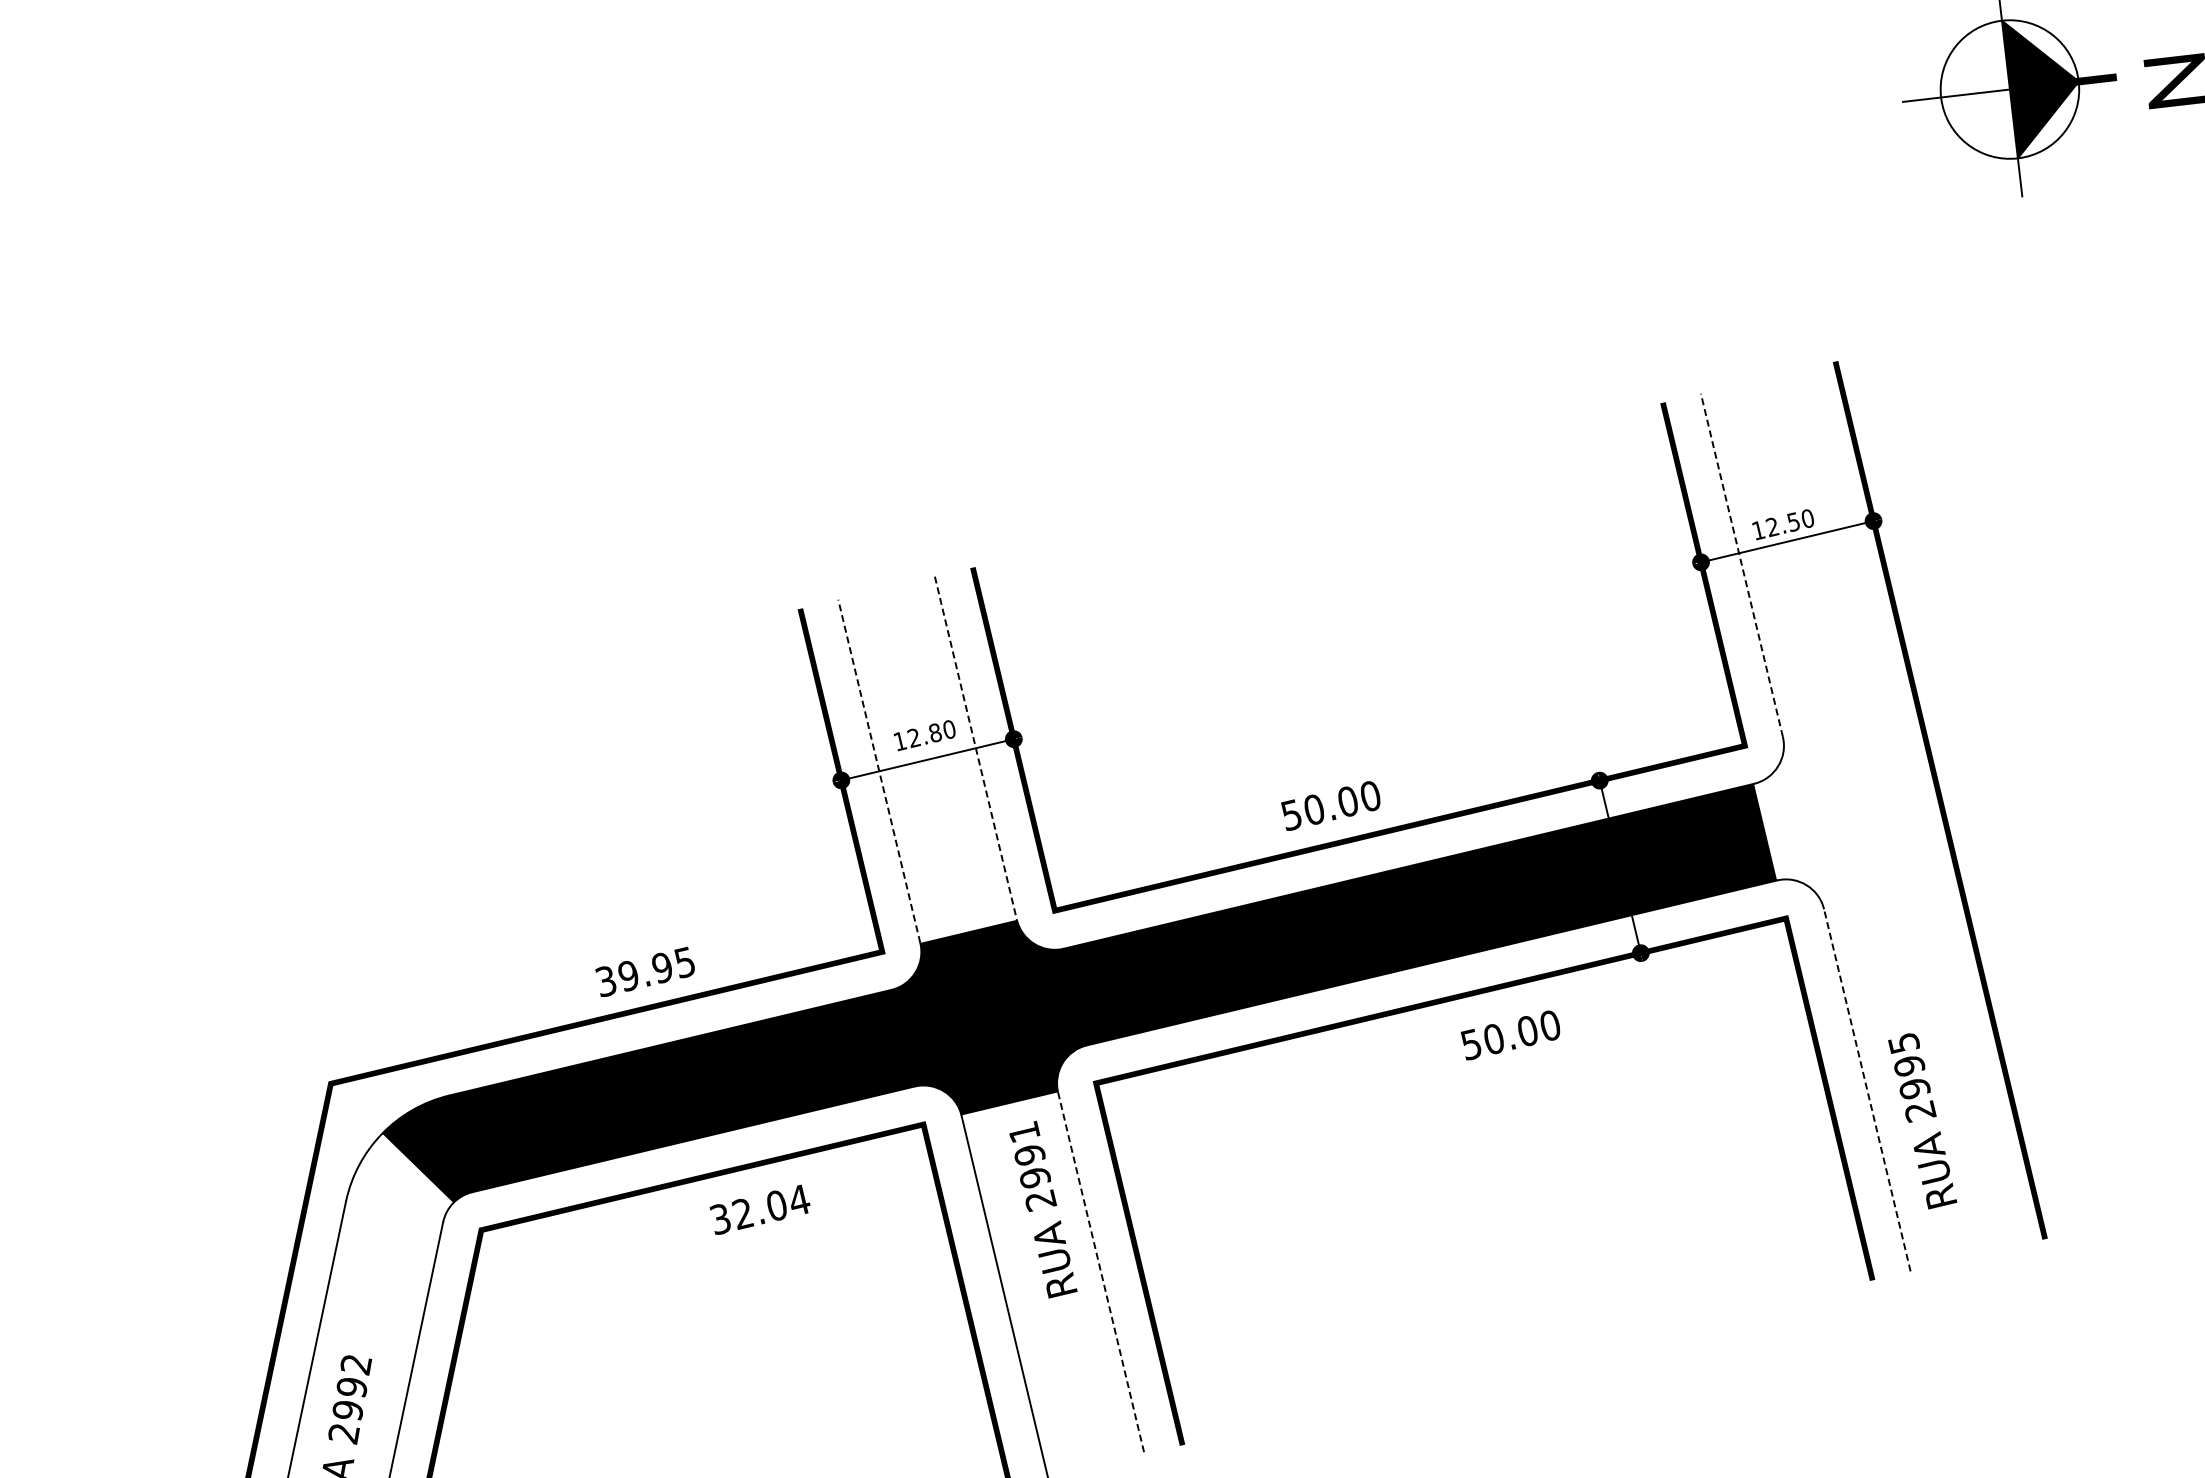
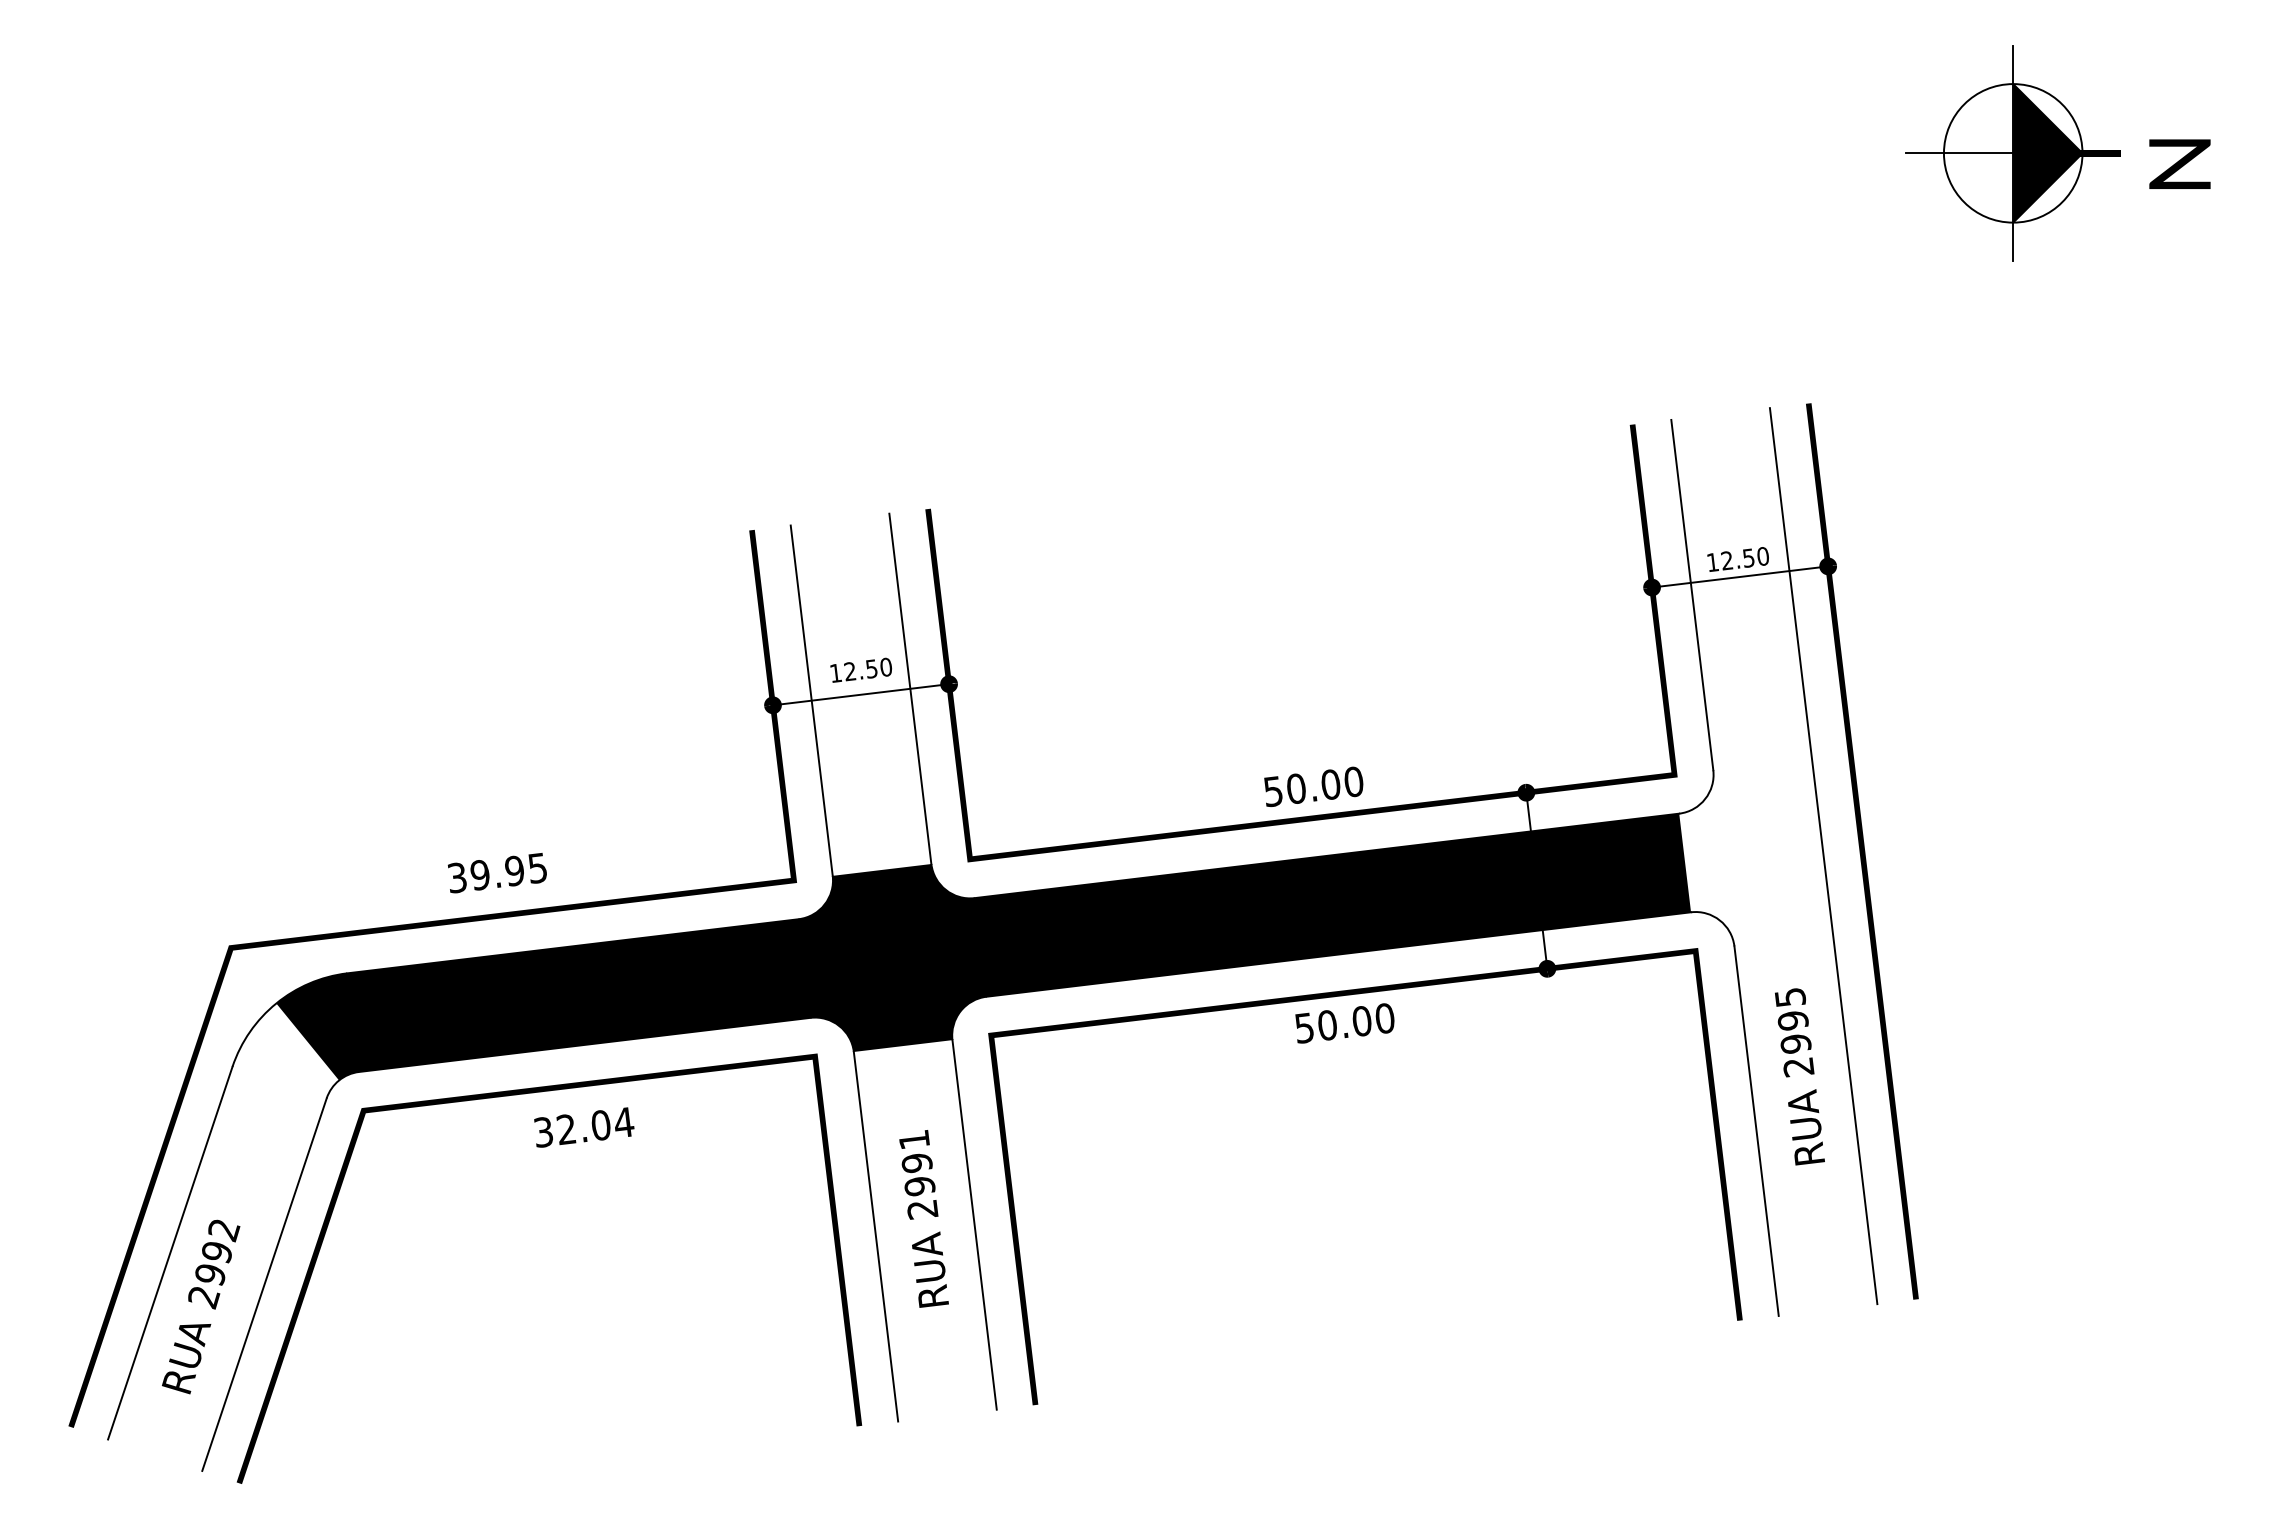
line: (1742, 564) -> (1692, 594), dashed -> solid
text: (934, 732) -> (871, 668), 12.80 -> 12.50
line: (976, 748) -> (910, 689), dashed -> solid
line: (879, 771) -> (811, 700), dashed -> solid
text: (1330, 805) -> (1313, 786), moved
line: (1902, 809) -> (1823, 856), added
text: (644, 972) -> (496, 873), moved
text: (1510, 1035) -> (1344, 1023), moved
line: (1867, 1089) -> (1756, 1130), dashed -> solid
text: (1922, 1120) -> (1799, 1076), moved
text: (760, 1209) -> (584, 1127), moved
text: (1042, 1209) -> (923, 1218), moved
line: (1101, 1273) -> (974, 1225), dashed -> solid

